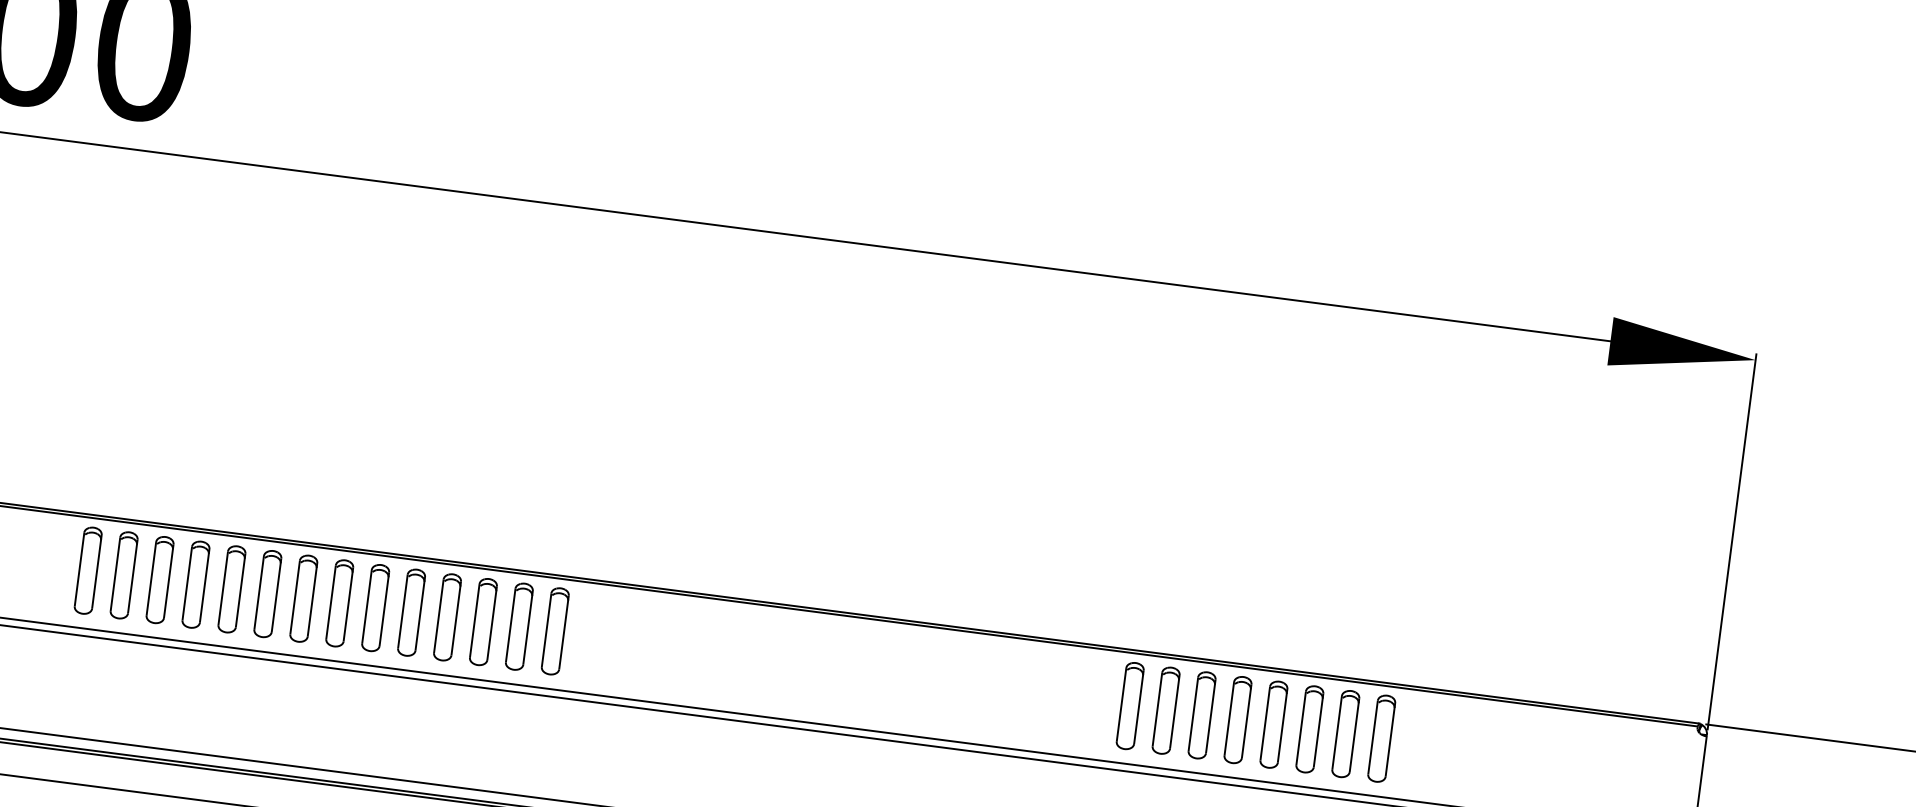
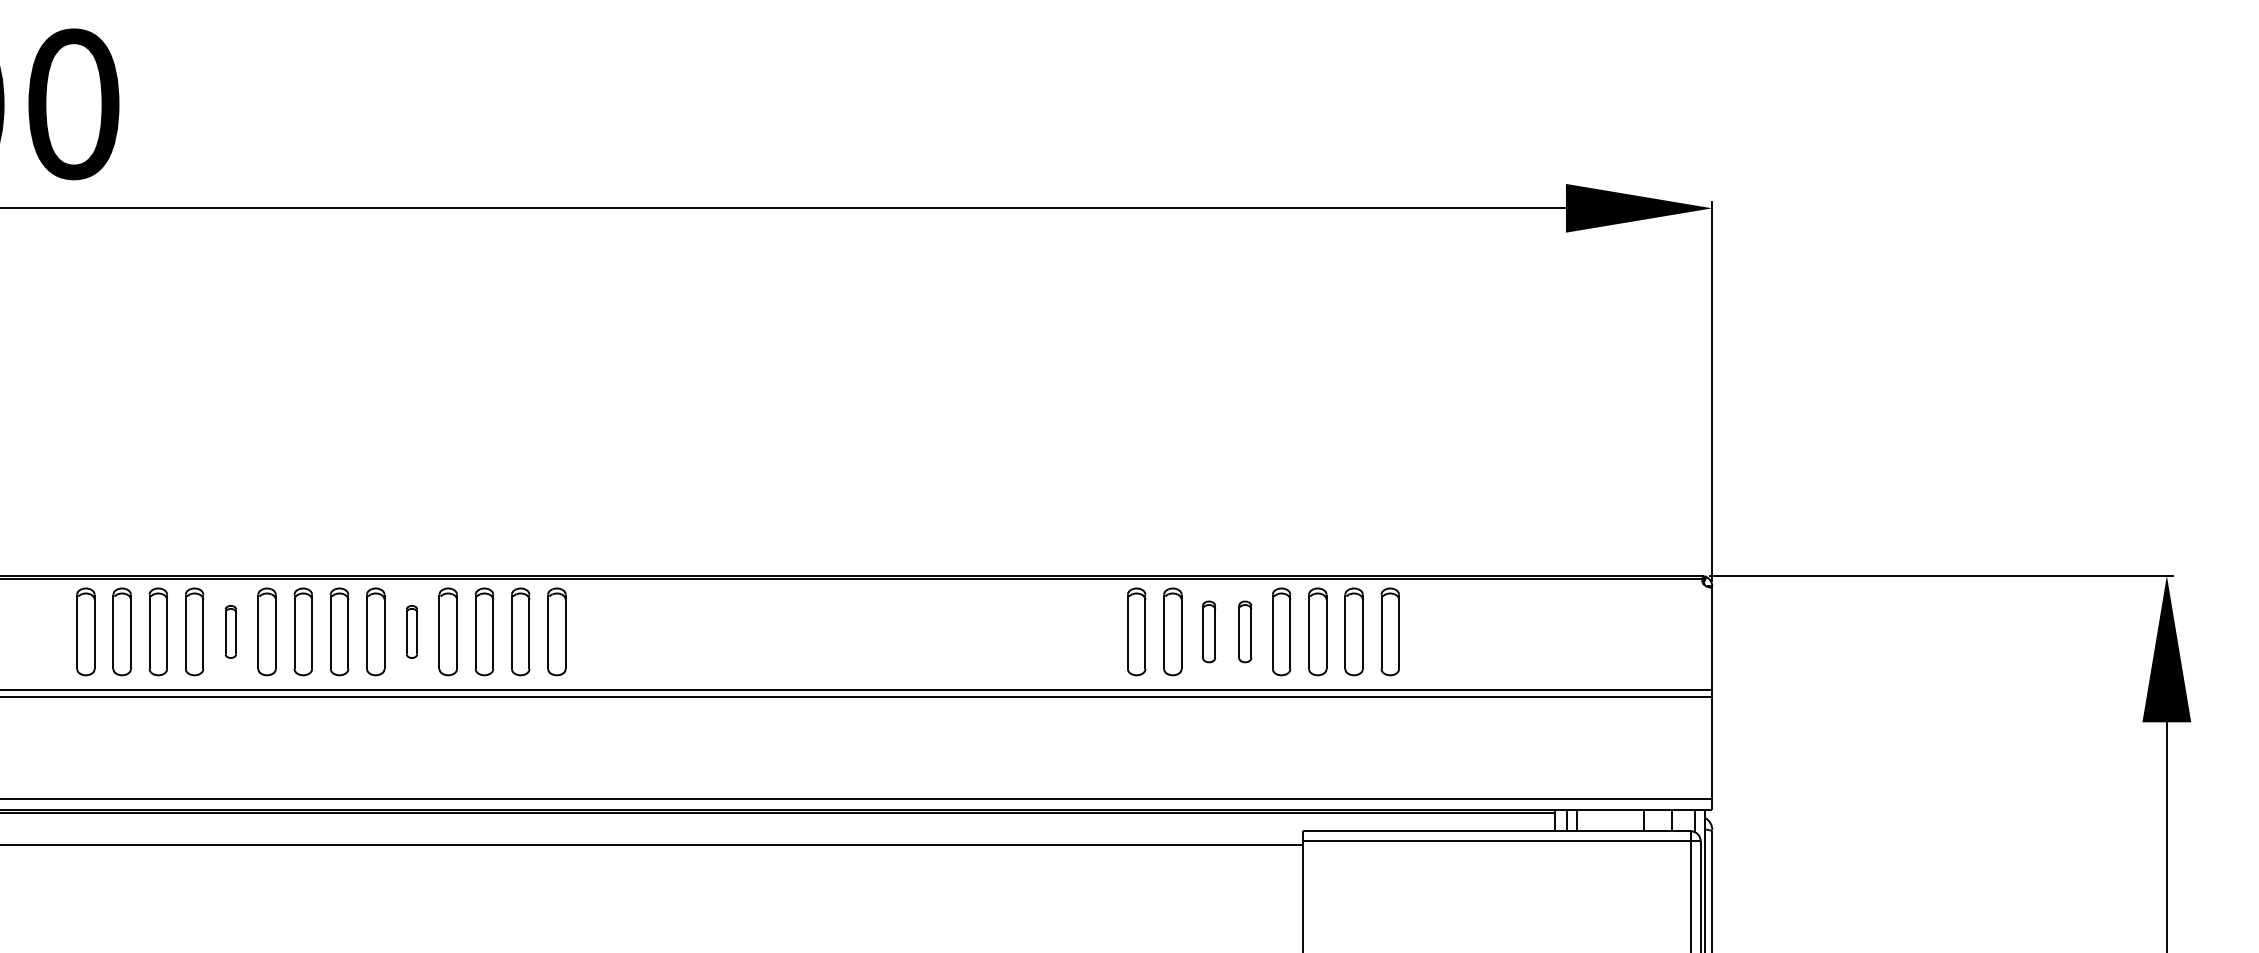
part: (231, 588) -> (230, 631), size x0.6
part: (411, 612) -> (411, 631), size x0.6
part: (1201, 714) -> (1208, 631), size x0.7
part: (1237, 719) -> (1244, 631), size x0.7

